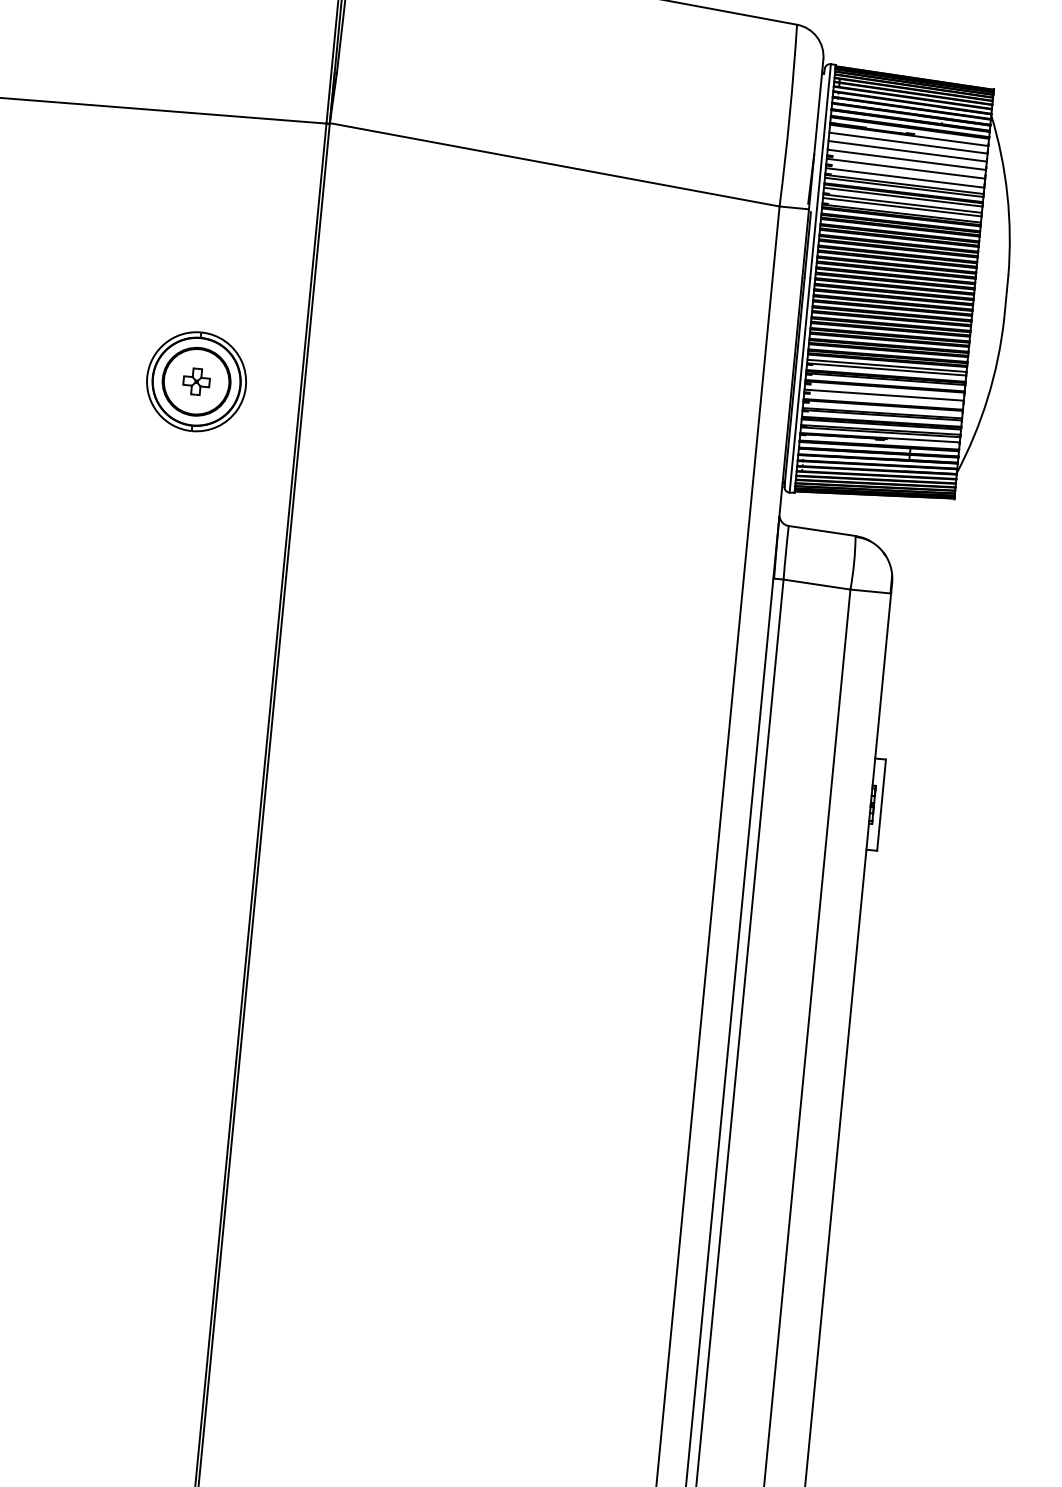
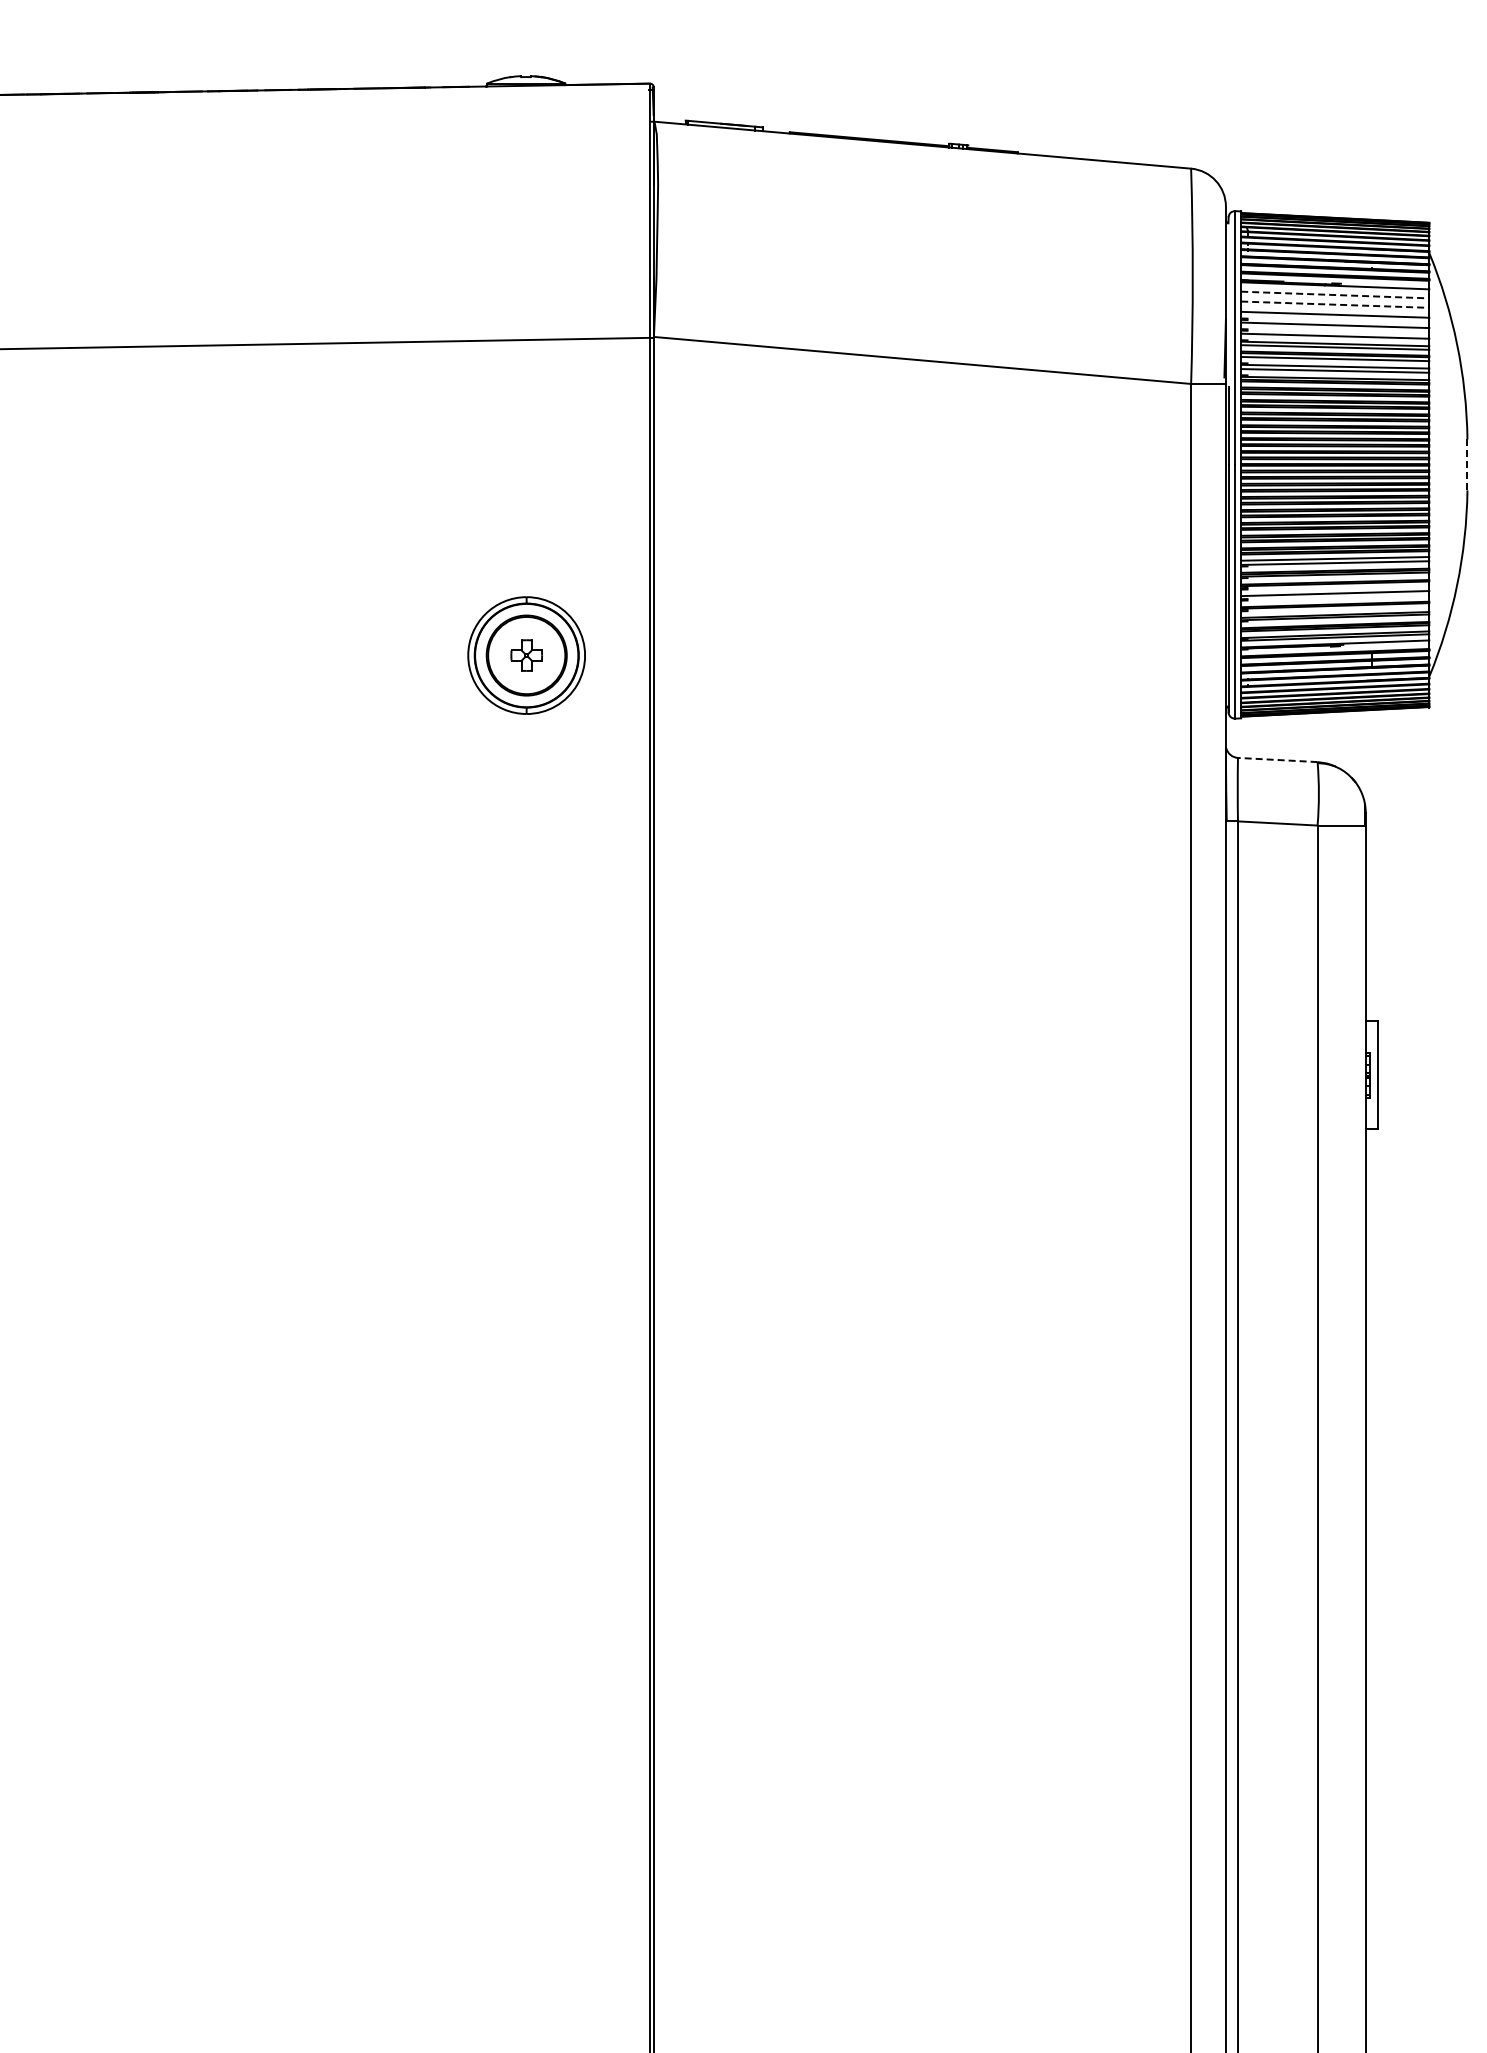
line: (908, 143) -> (1335, 295), solid -> dashed
line: (907, 151) -> (1335, 304), solid -> dashed
line: (1006, 296) -> (1467, 464), solid -> dashed
line: (821, 531) -> (1277, 760), solid -> dashed

